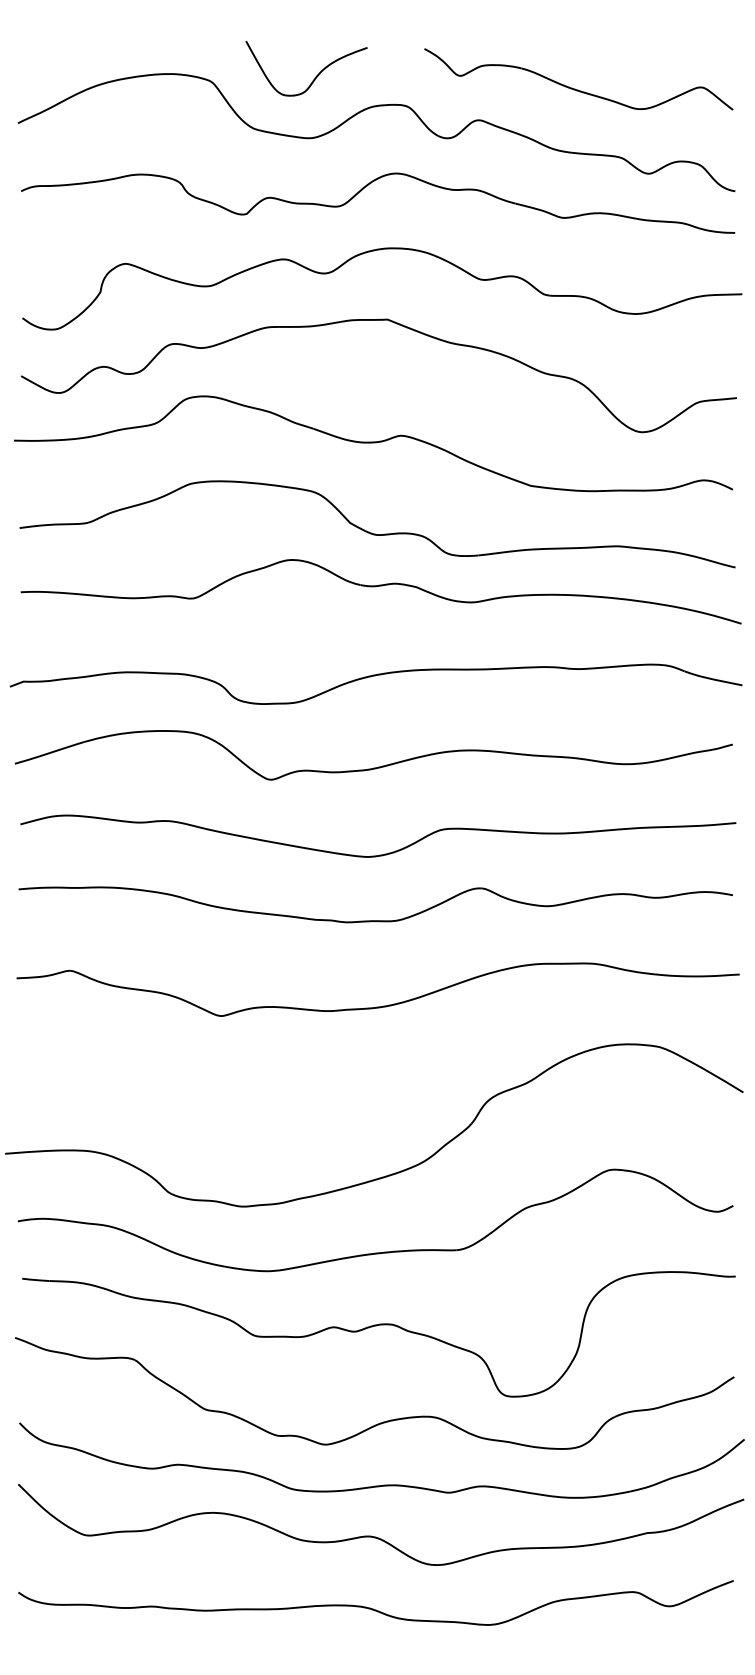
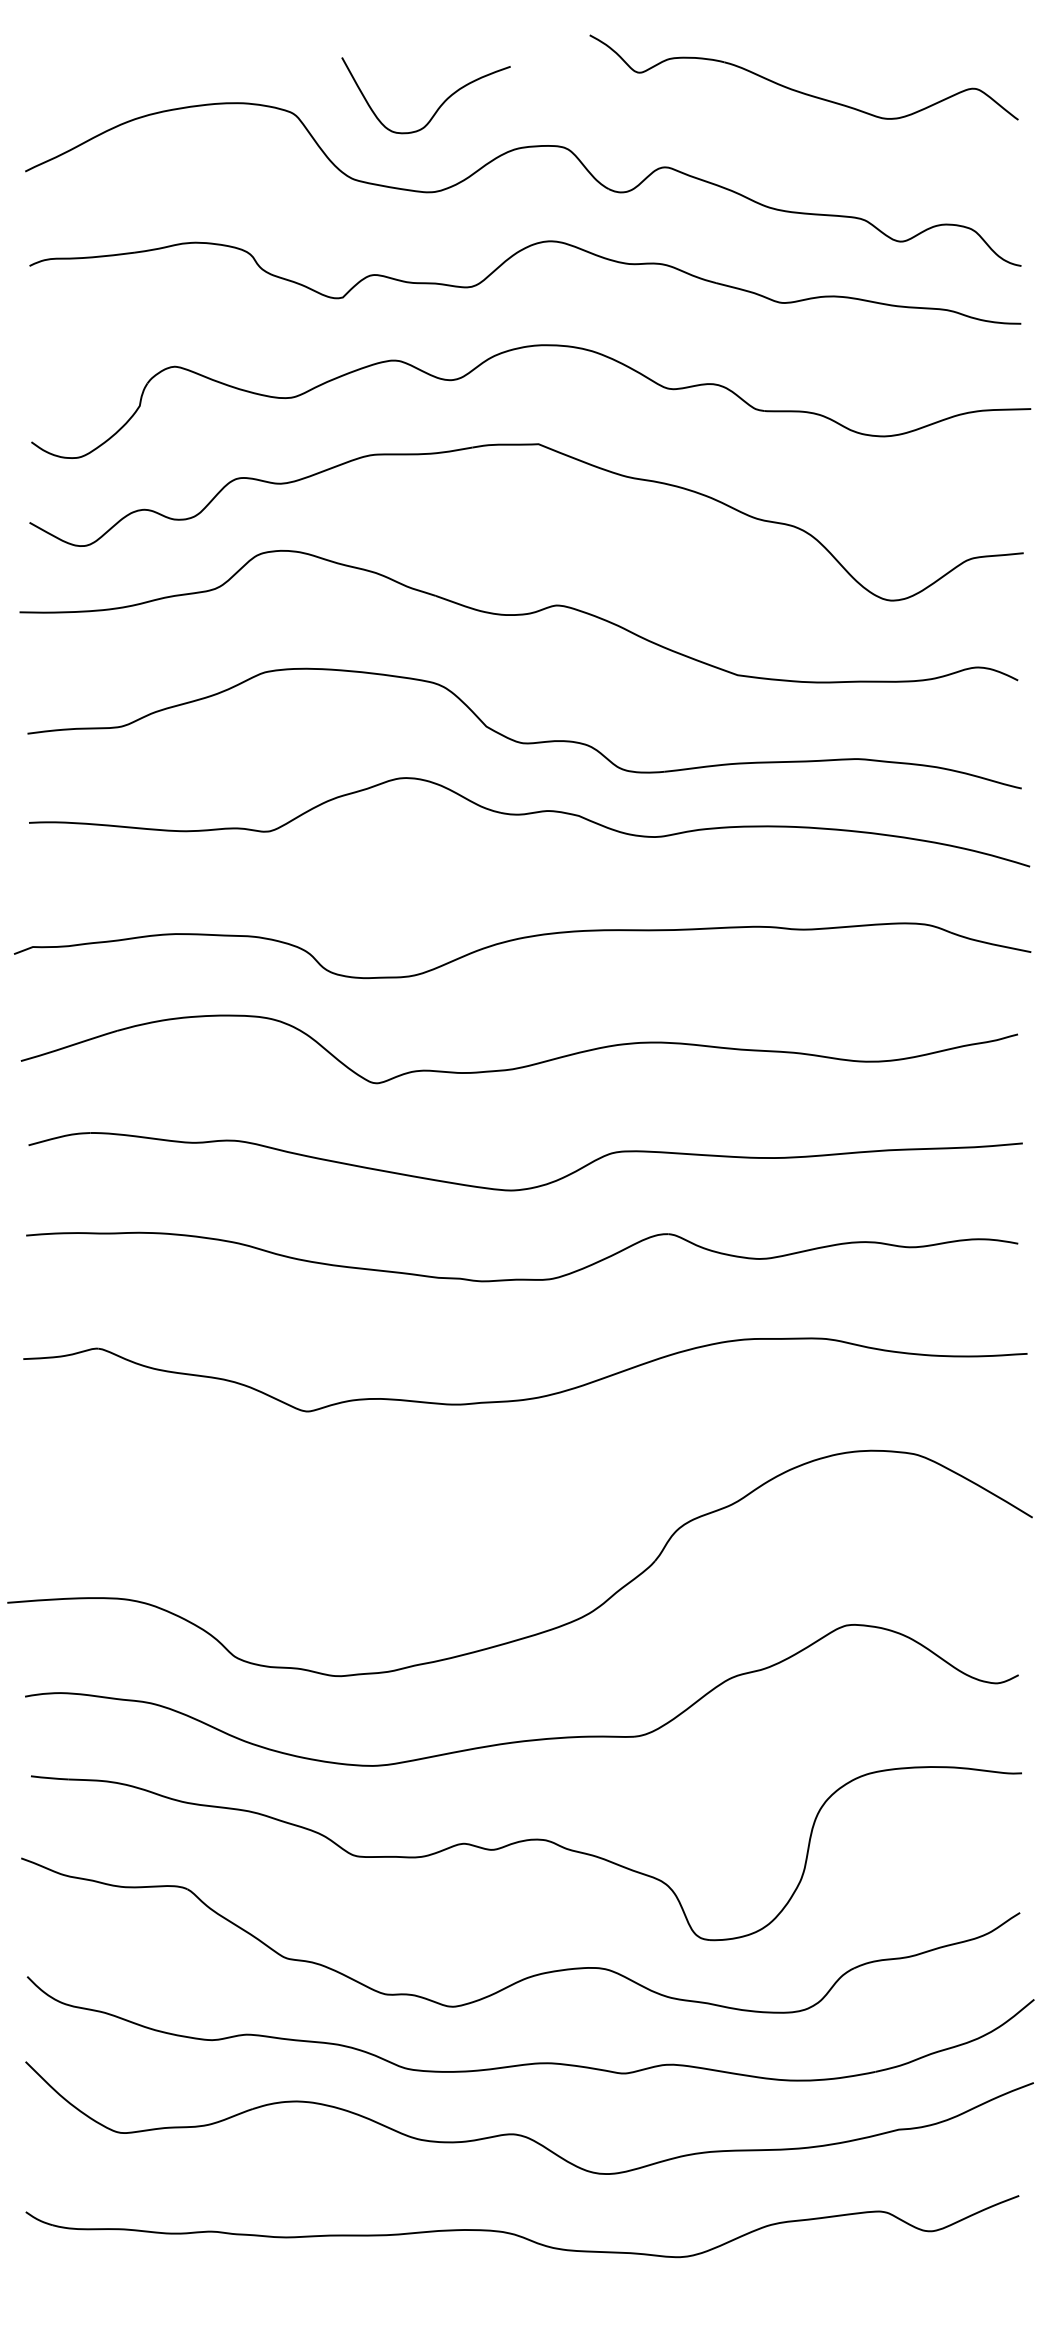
part: (574, 88) -> (798, 90), moved

